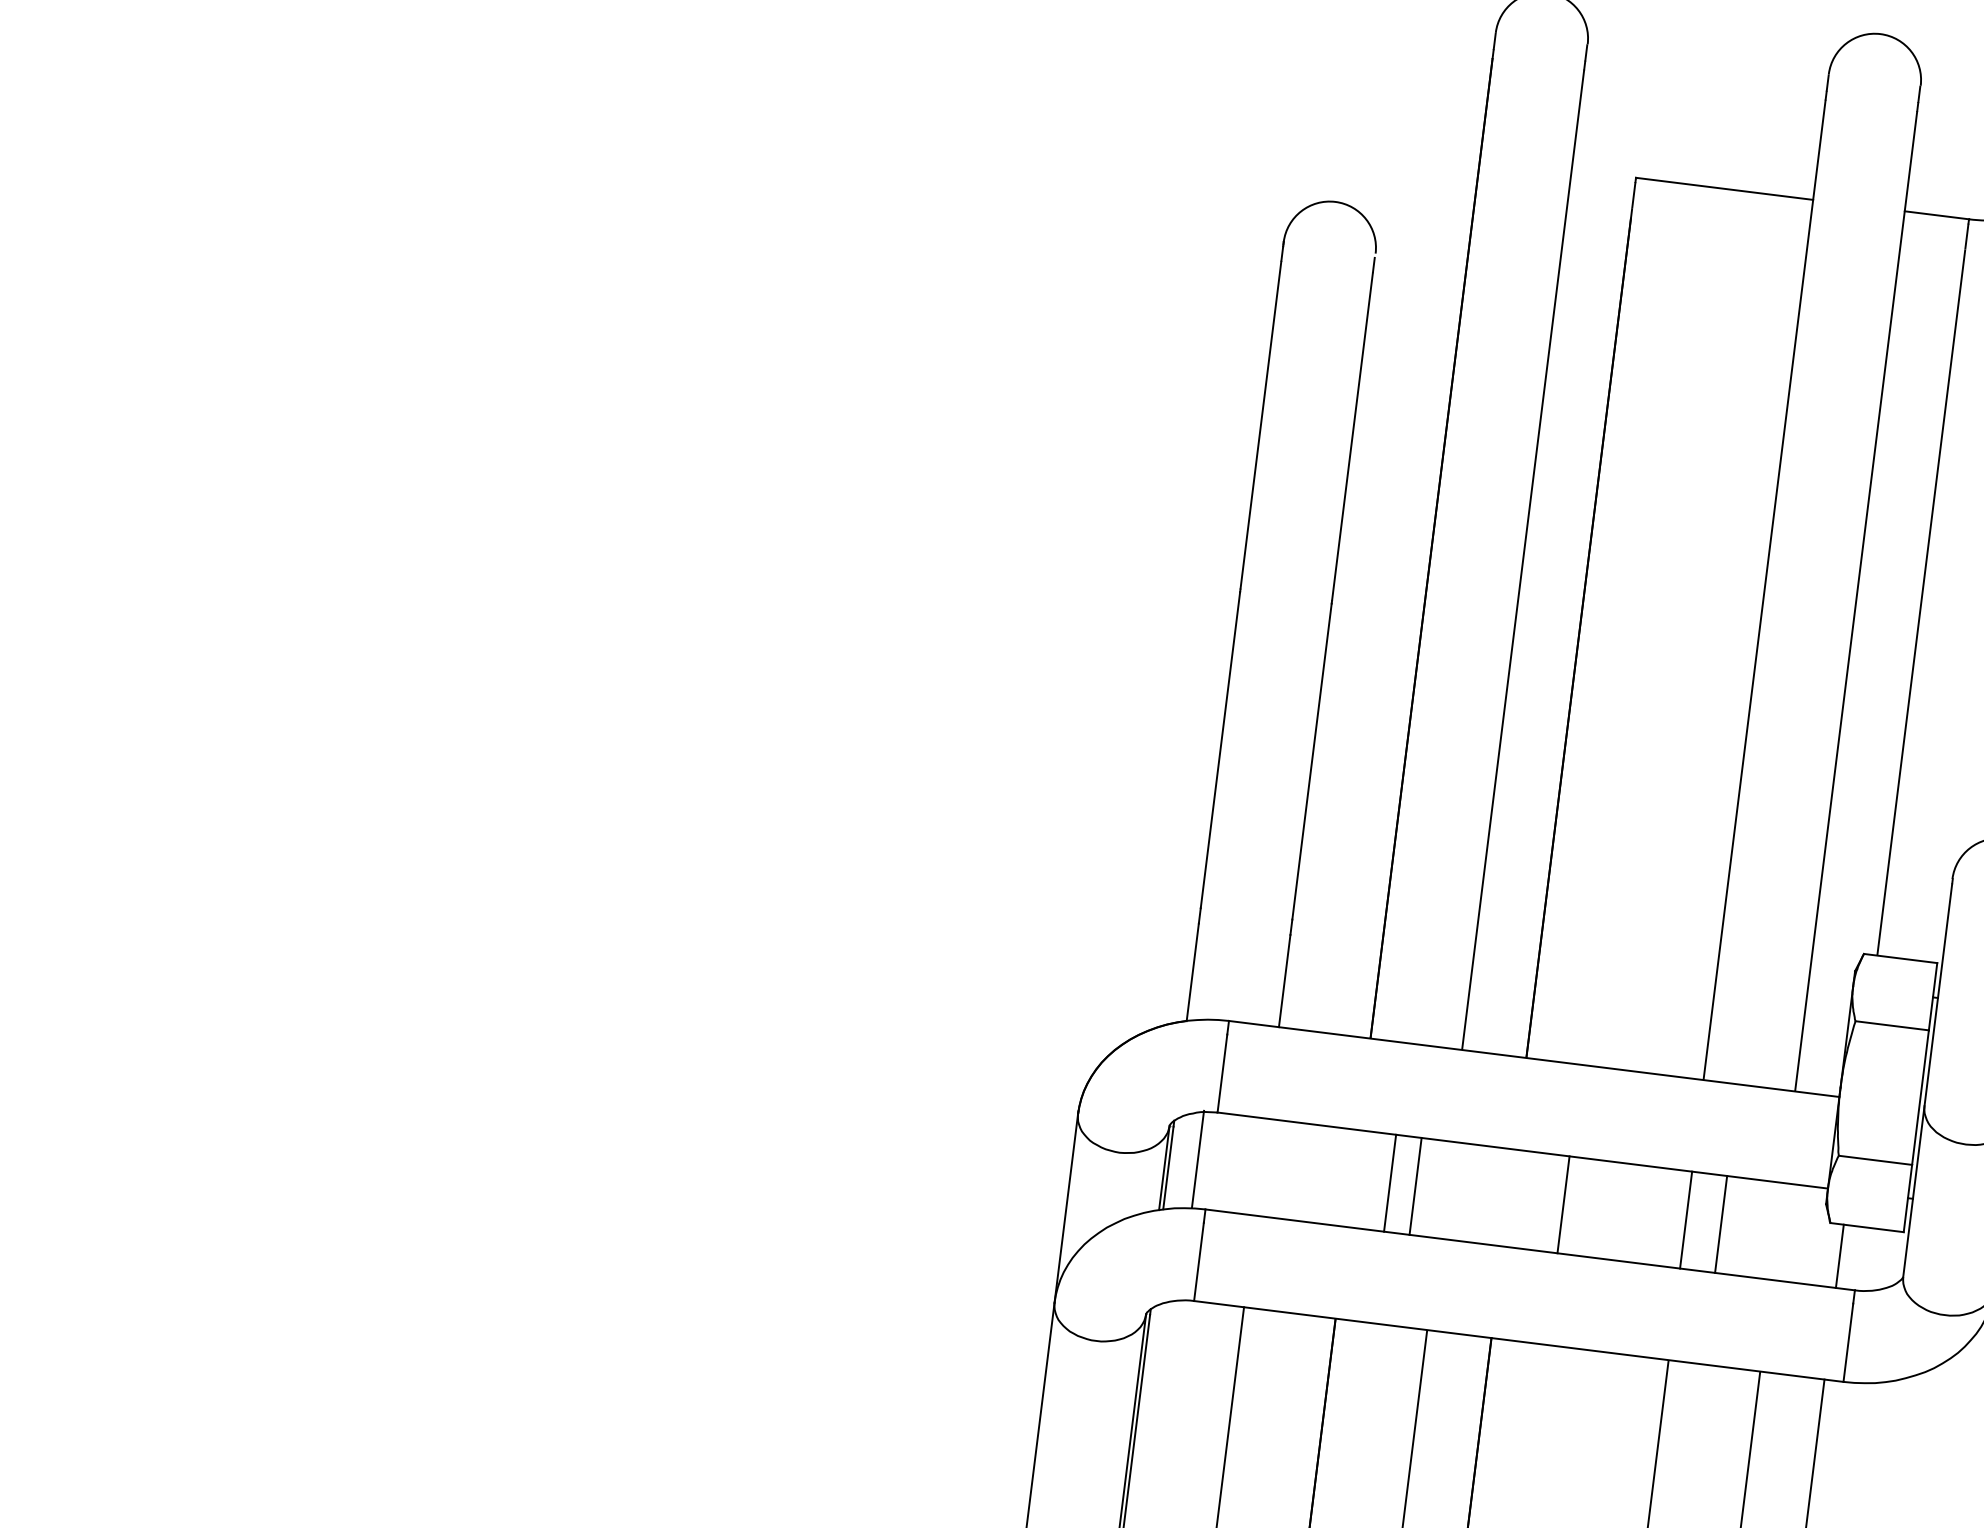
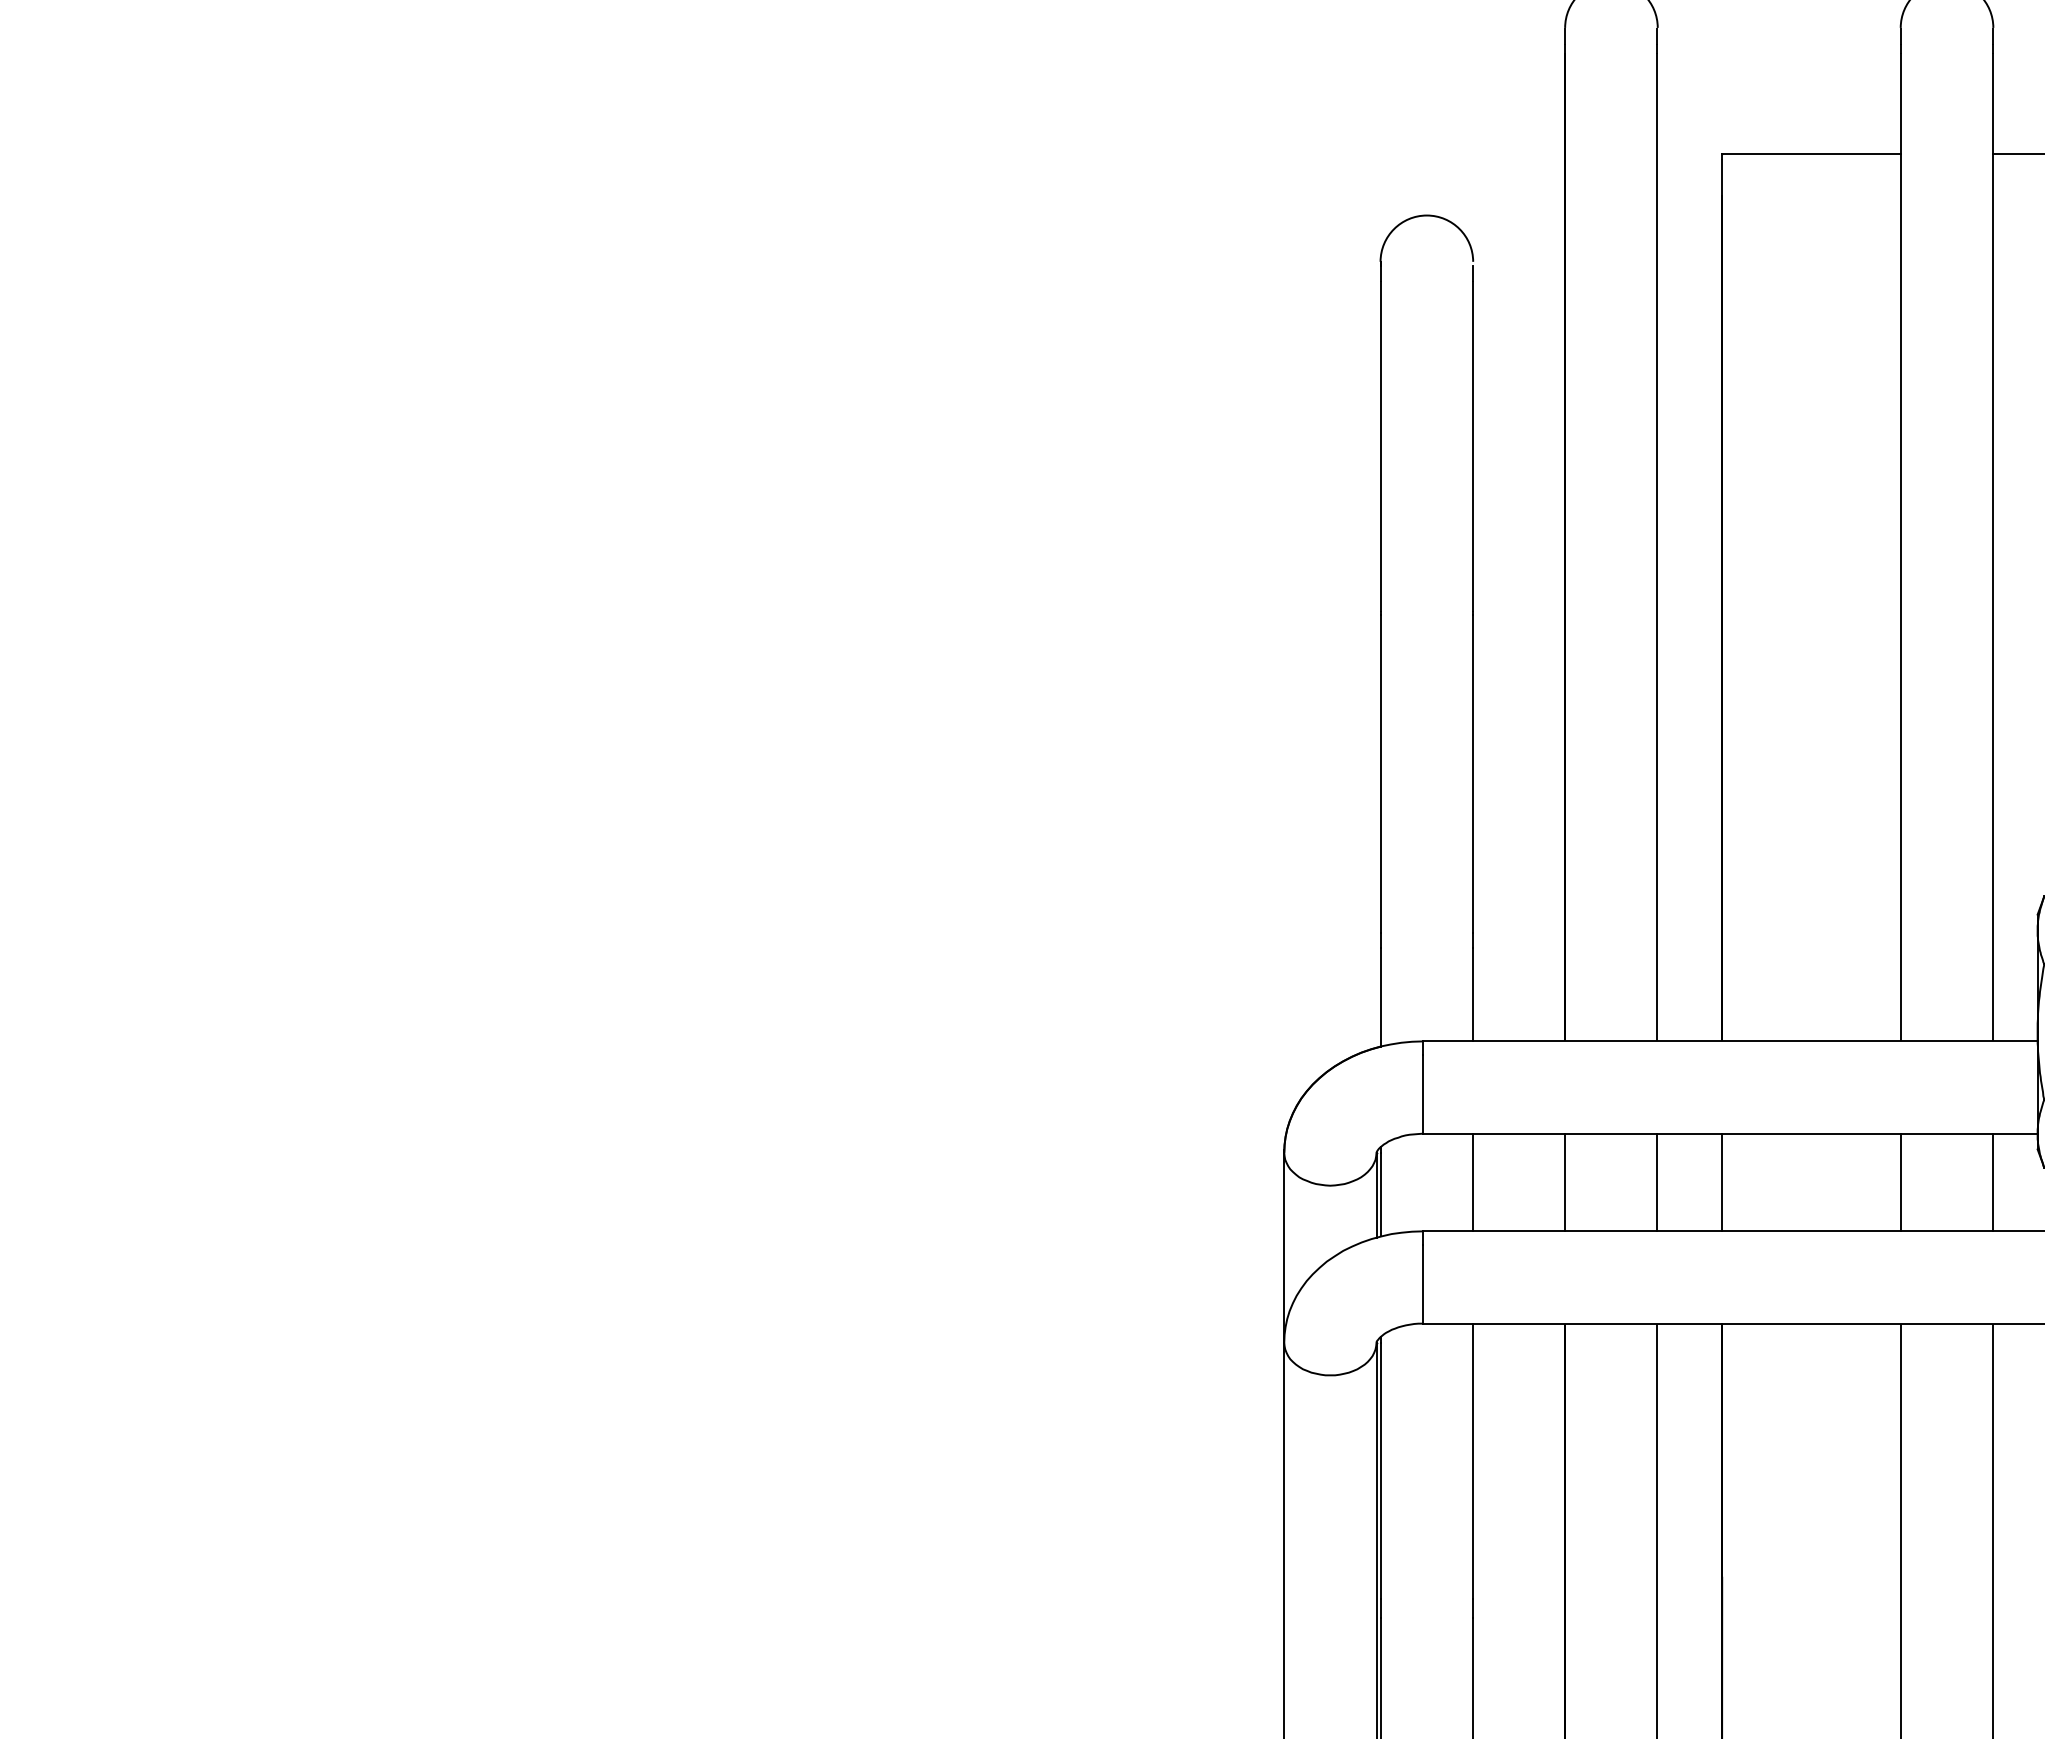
line: (1197, 1159) -> (1472, 1182), moved
line: (1390, 1183) -> (1657, 1182), moved
line: (1415, 1186) -> (1565, 1182), moved
line: (1563, 1204) -> (1722, 1182), moved
line: (1721, 1224) -> (1993, 1182), moved

